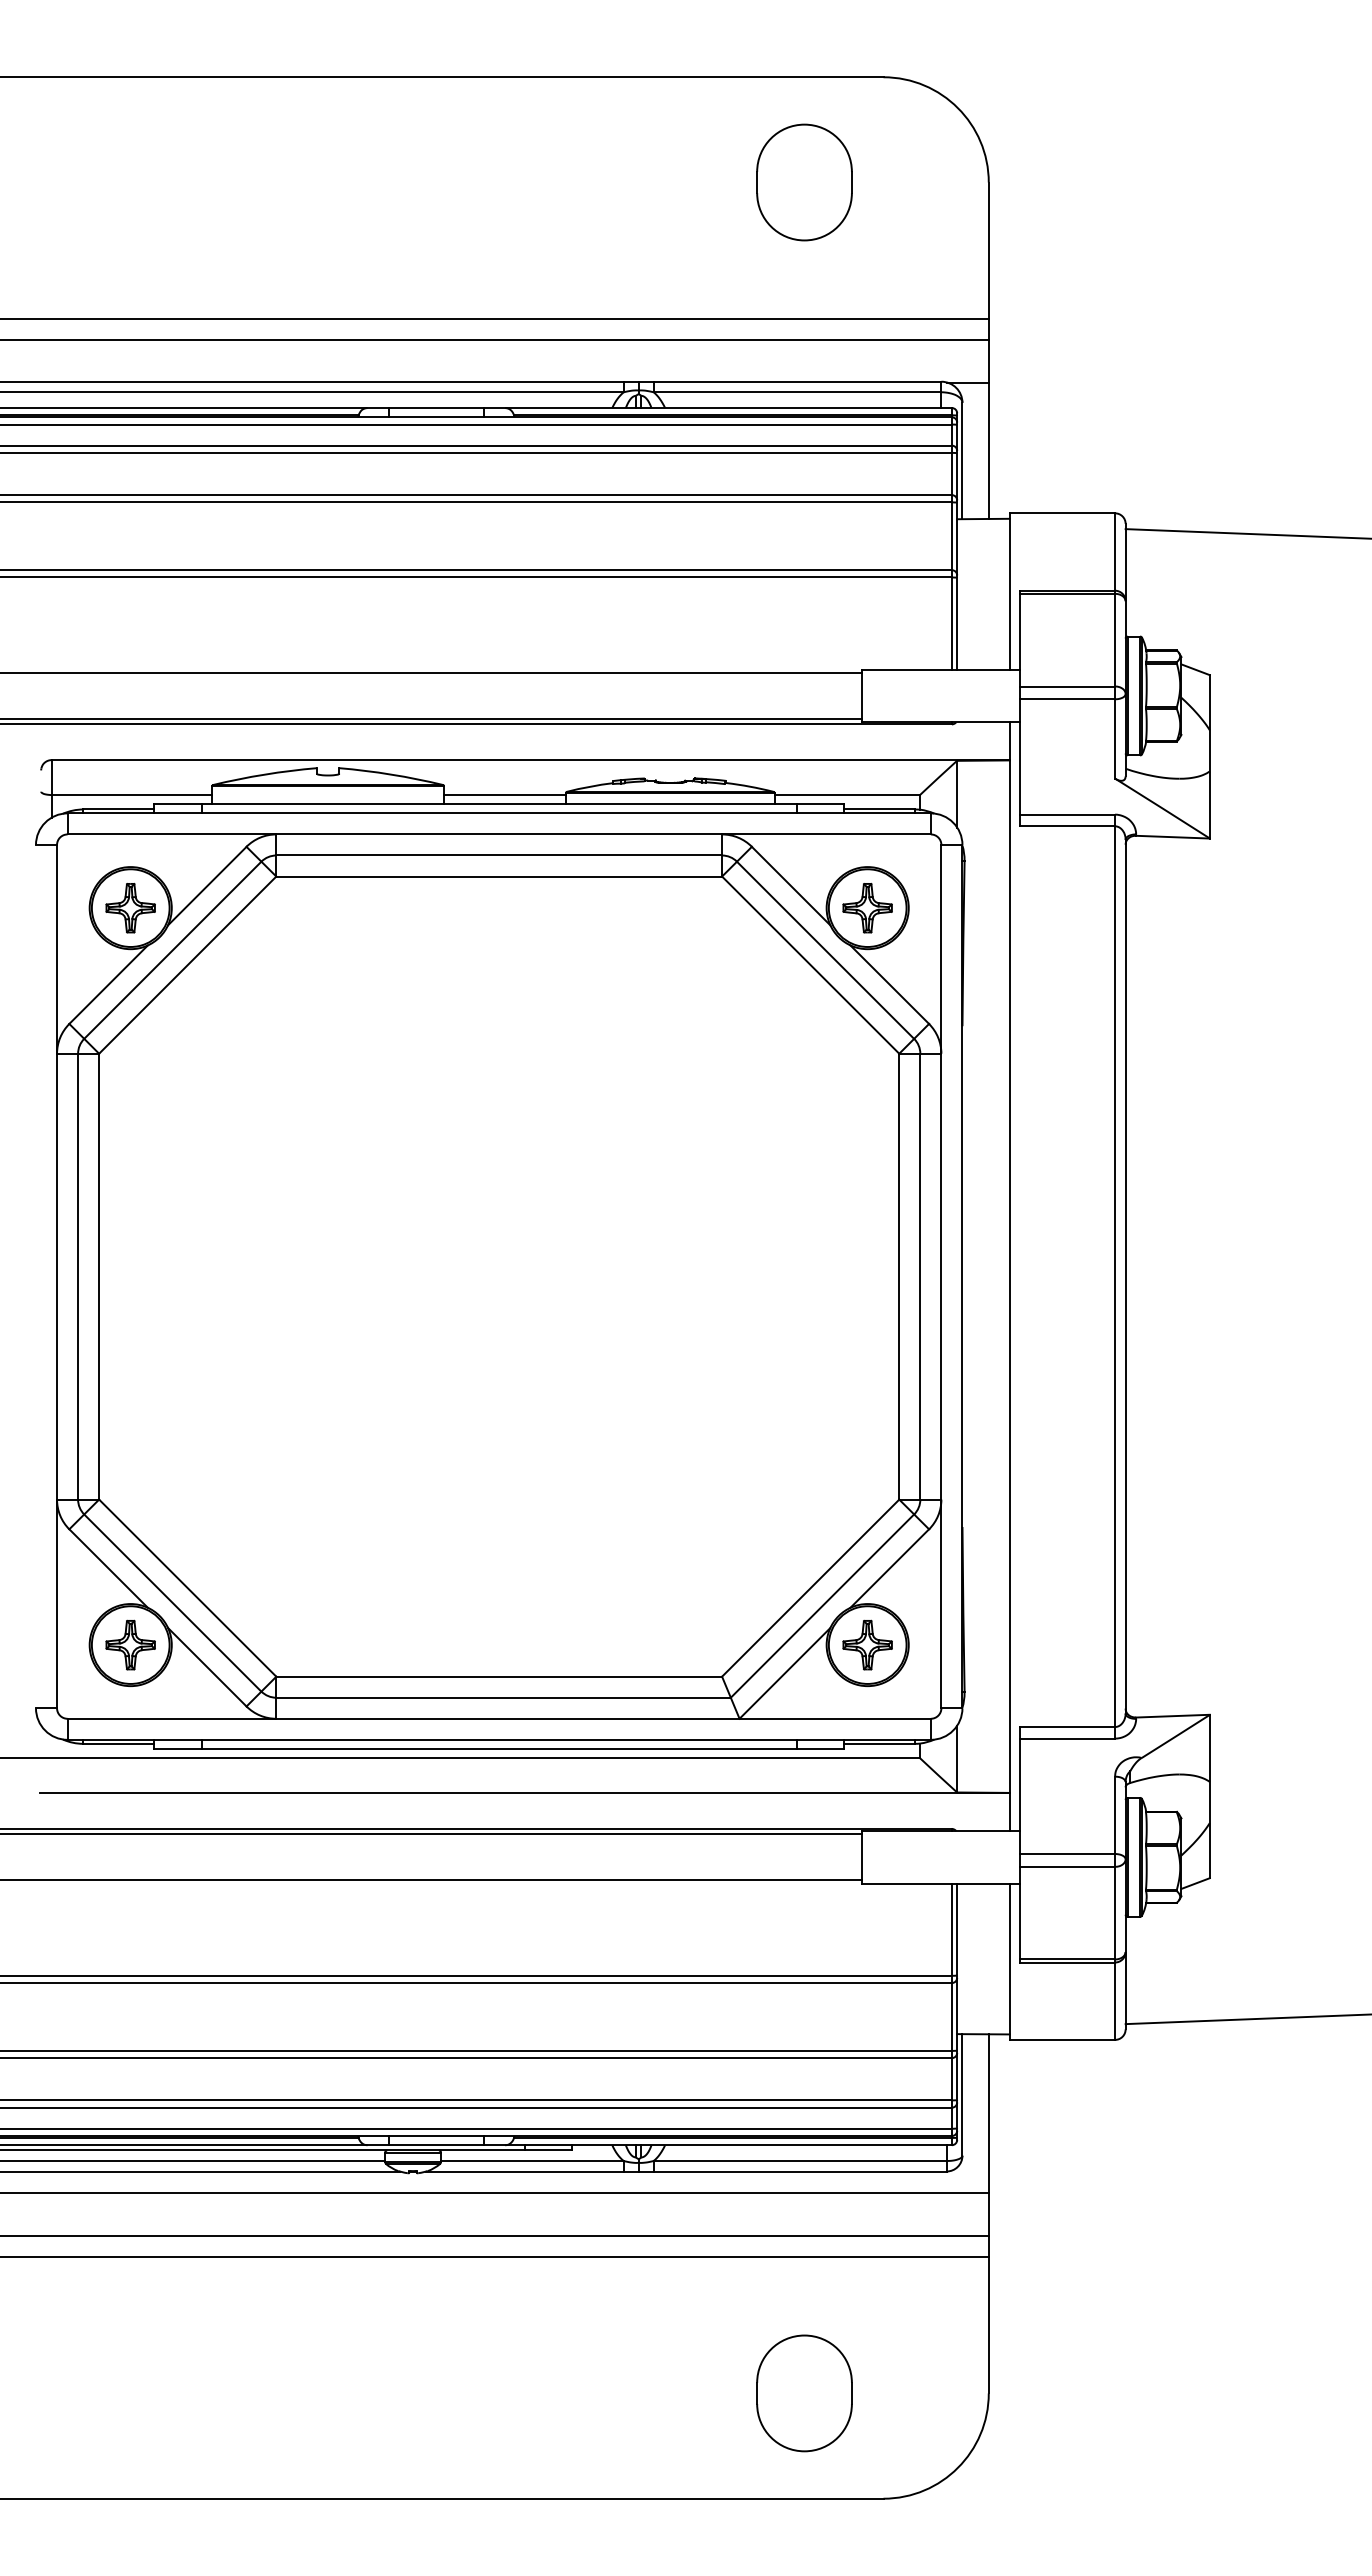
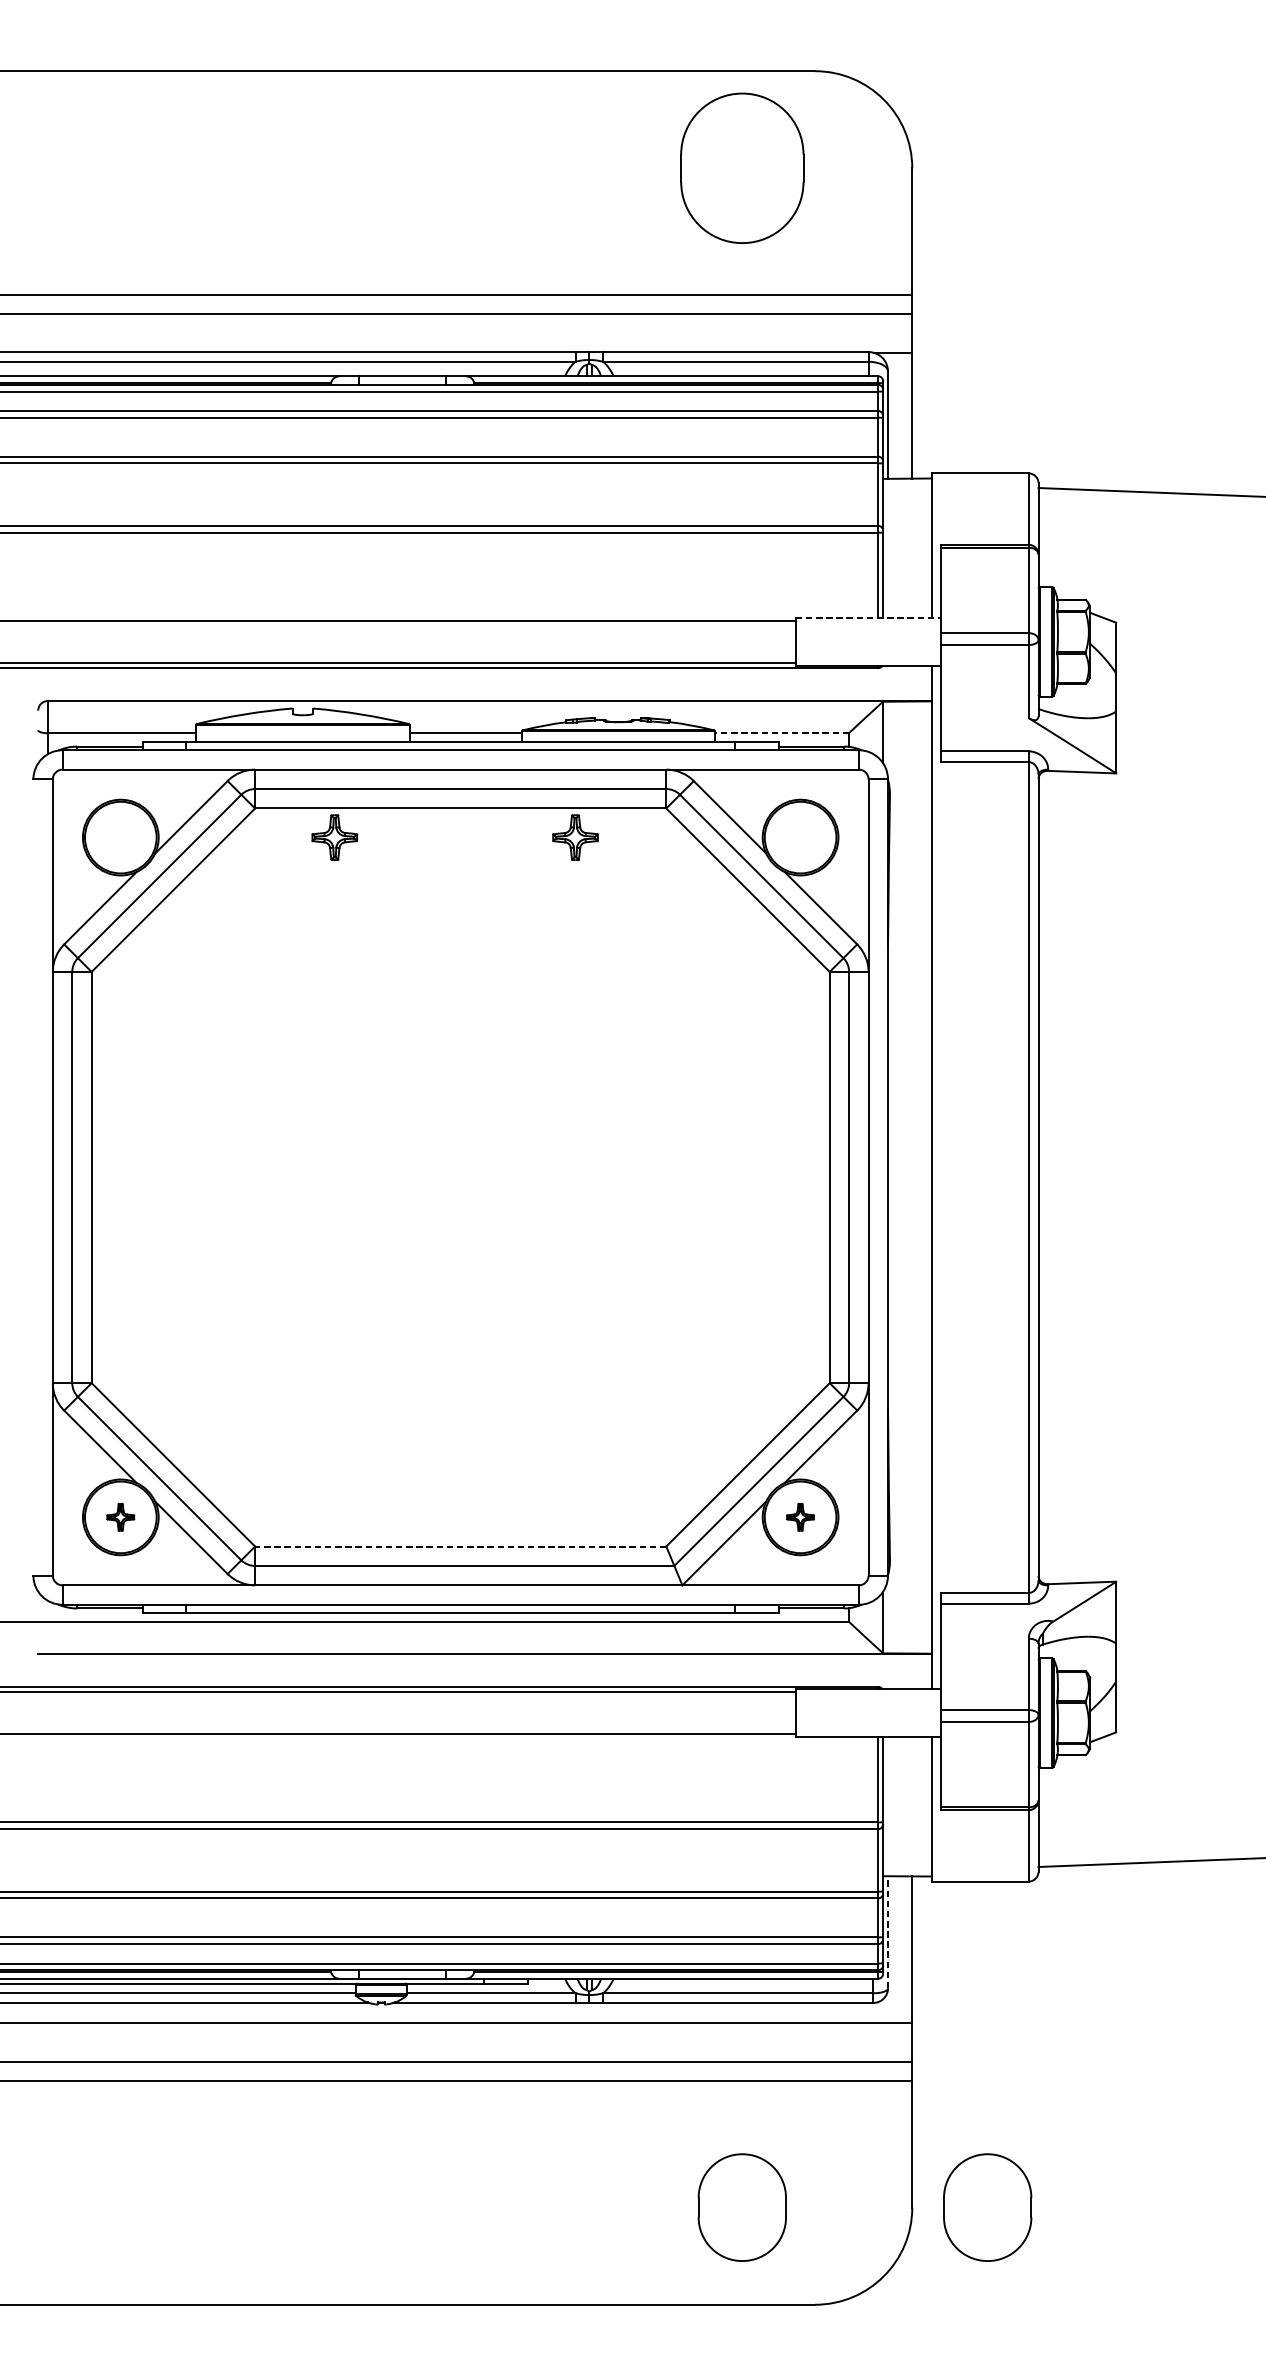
part: (804, 182) -> (742, 168), size x1.4
line: (941, 669) -> (868, 617), solid -> dashed
line: (847, 795) -> (781, 733), solid -> dashed
part: (130, 908) -> (334, 837), moved
part: (867, 908) -> (575, 837), moved
part: (130, 1644) -> (120, 1516), size x0.6
part: (867, 1644) -> (800, 1516), size x0.6
line: (499, 1676) -> (460, 1546), solid -> dashed
line: (962, 2094) -> (888, 1931), solid -> dashed
part: (1070, 2393) -> (987, 2207), added

